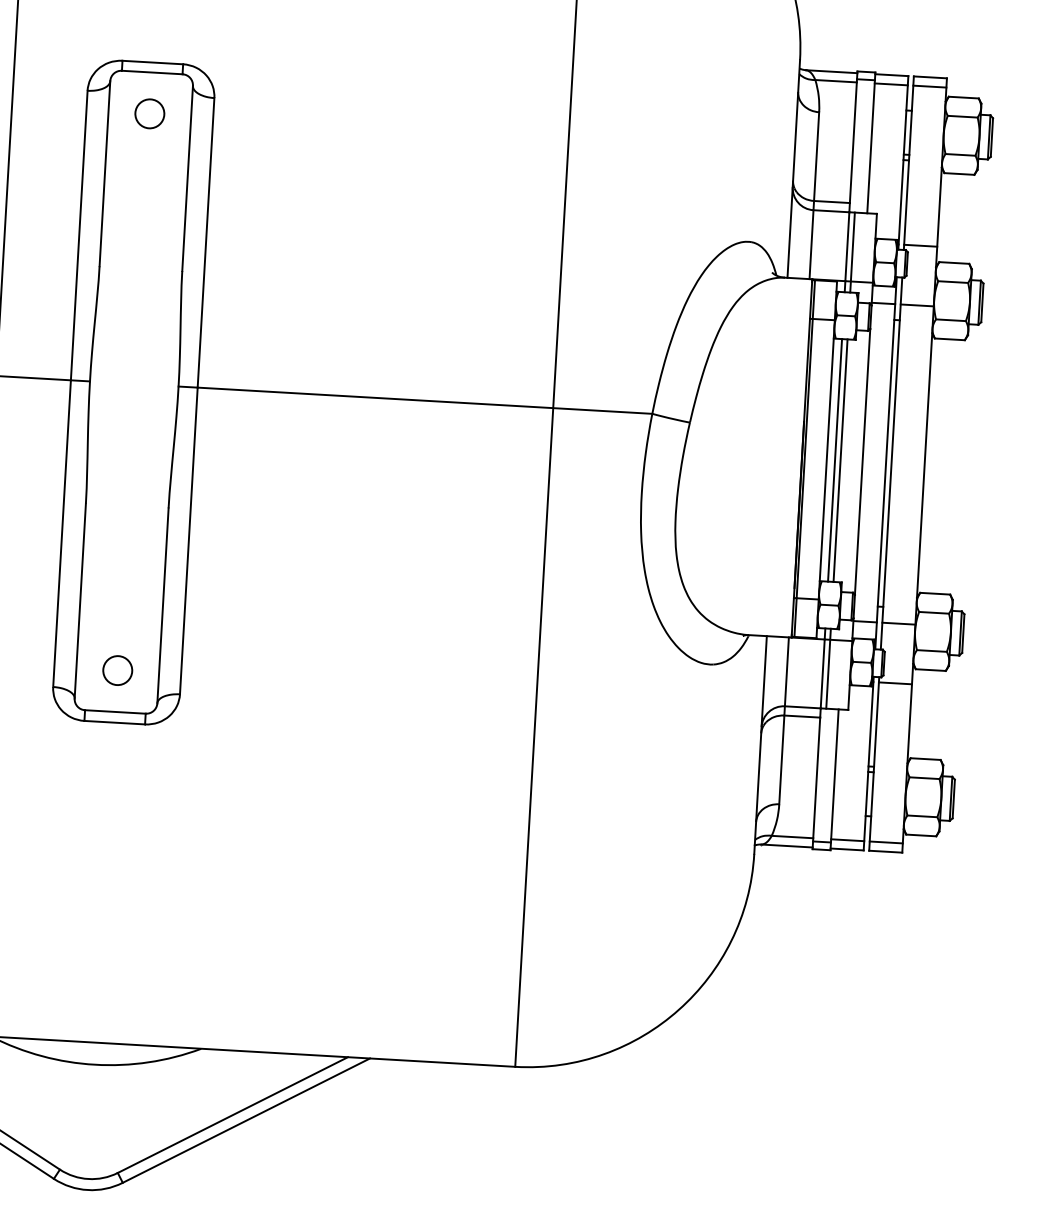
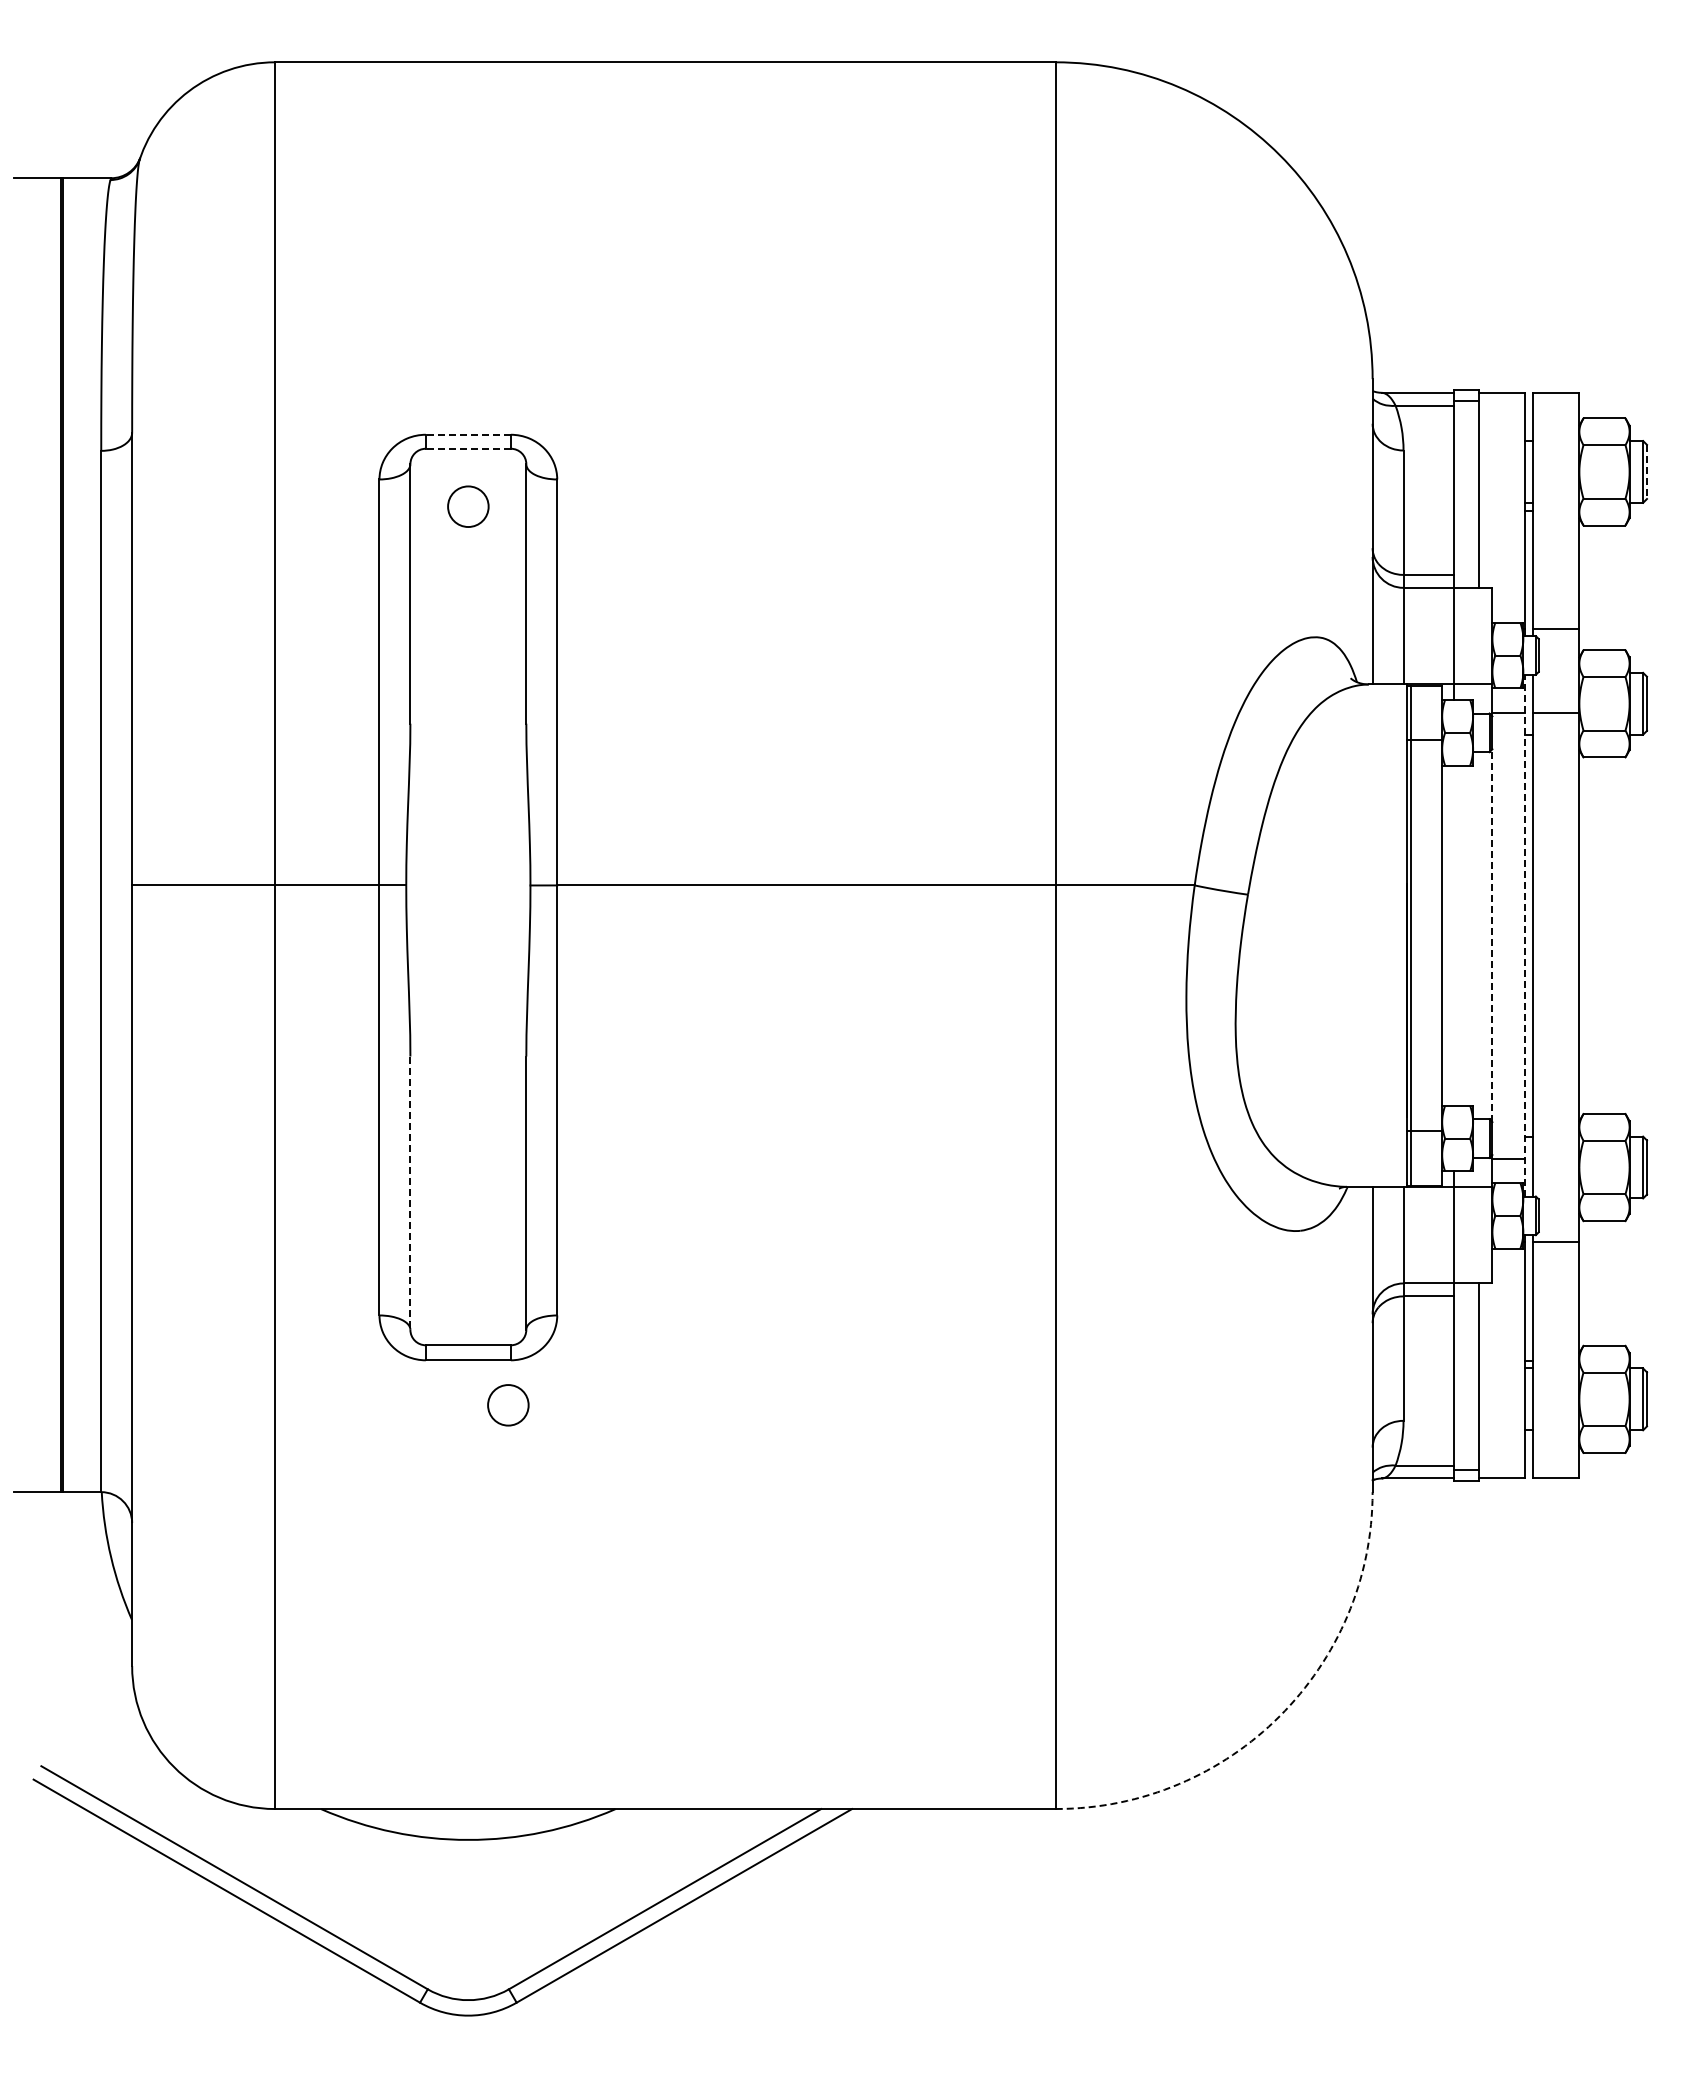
line: (152, 62) -> (468, 434), solid -> dashed
line: (152, 72) -> (468, 448), solid -> dashed
line: (890, 84) -> (1501, 405), removed
line: (930, 86) -> (1556, 405), removed
line: (992, 137) -> (1647, 472), solid -> dashed
line: (852, 252) -> (1461, 643), removed
line: (834, 460) -> (1453, 935), removed
line: (840, 460) -> (1461, 935), removed
line: (862, 461) -> (1492, 935), solid -> dashed
line: (886, 463) -> (1525, 935), solid -> dashed
line: (80, 601) -> (410, 1193), solid -> dashed
line: (899, 623) -> (1556, 1158), removed
line: (828, 668) -> (1461, 1227), removed
circle: (117, 670) -> (508, 1405), moved
line: (847, 840) -> (1501, 1465), removed
line: (886, 842) -> (1556, 1465), removed
arc: (678, 1010) -> (1279, 1716), solid -> dashed

